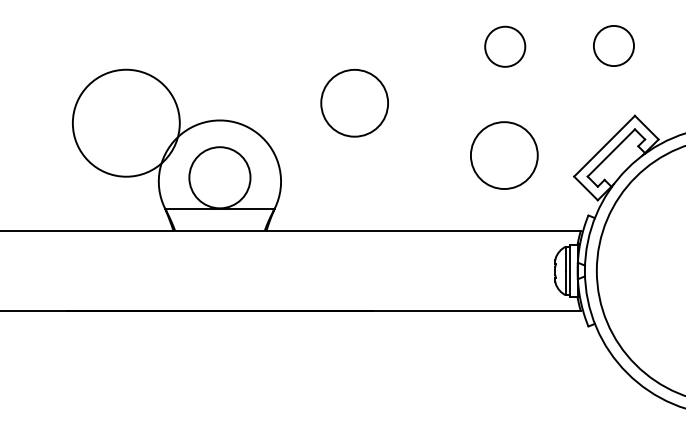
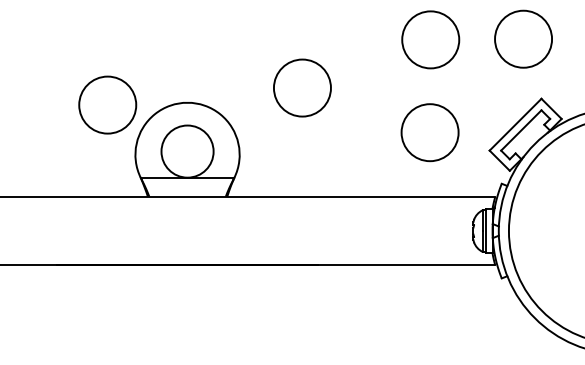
circle: (613, 45) -> (523, 38), size x1.67
circle: (504, 46) -> (430, 39), size x1.67
circle: (126, 122) -> (107, 104), size x0.62

